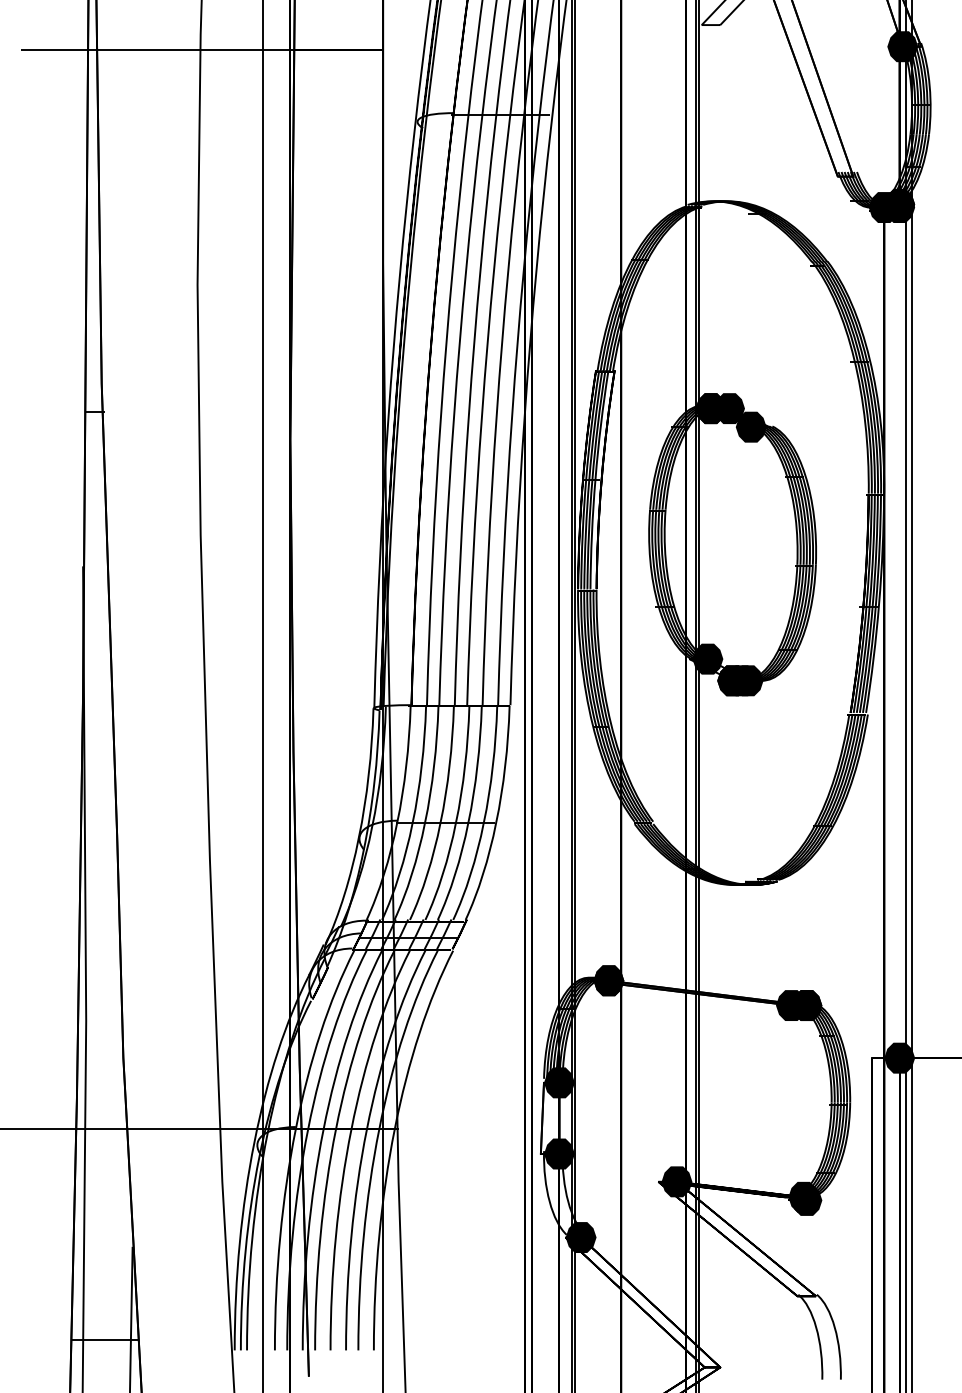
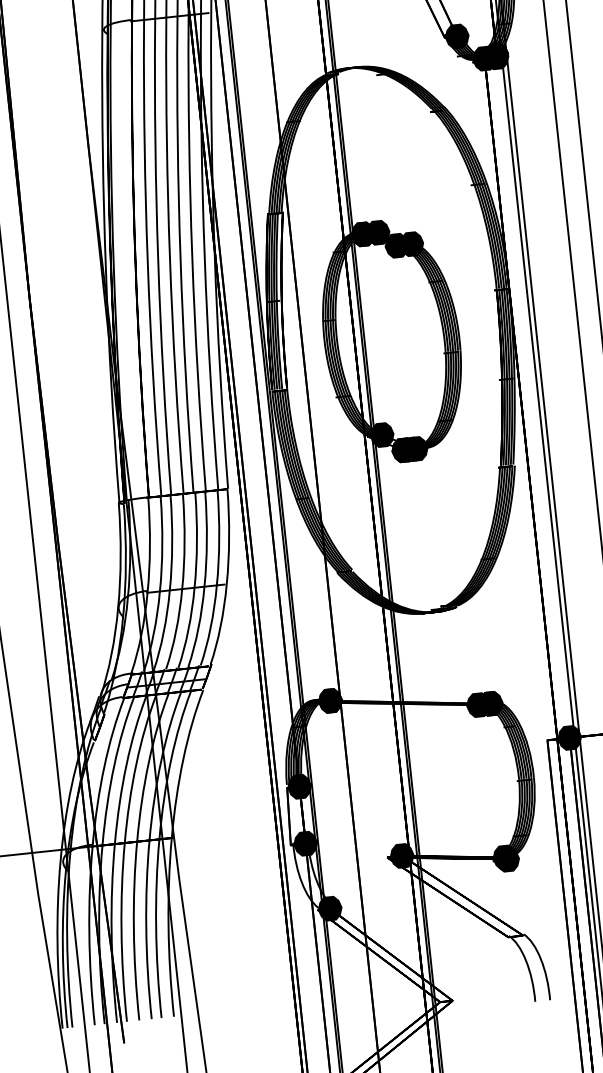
fill: (852, 176) -> (456, 36), added
fill: (769, 426) -> (411, 243), added

